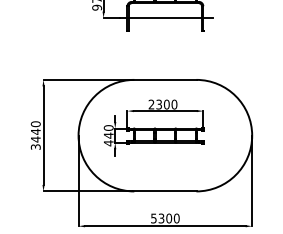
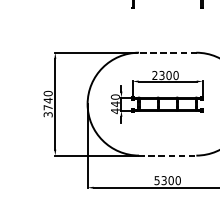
line: (164, 79) -> (166, 52), solid -> dashed
text: (35, 139) -> (47, 107), 3440 -> 3740
line: (165, 191) -> (167, 155), solid -> dashed

